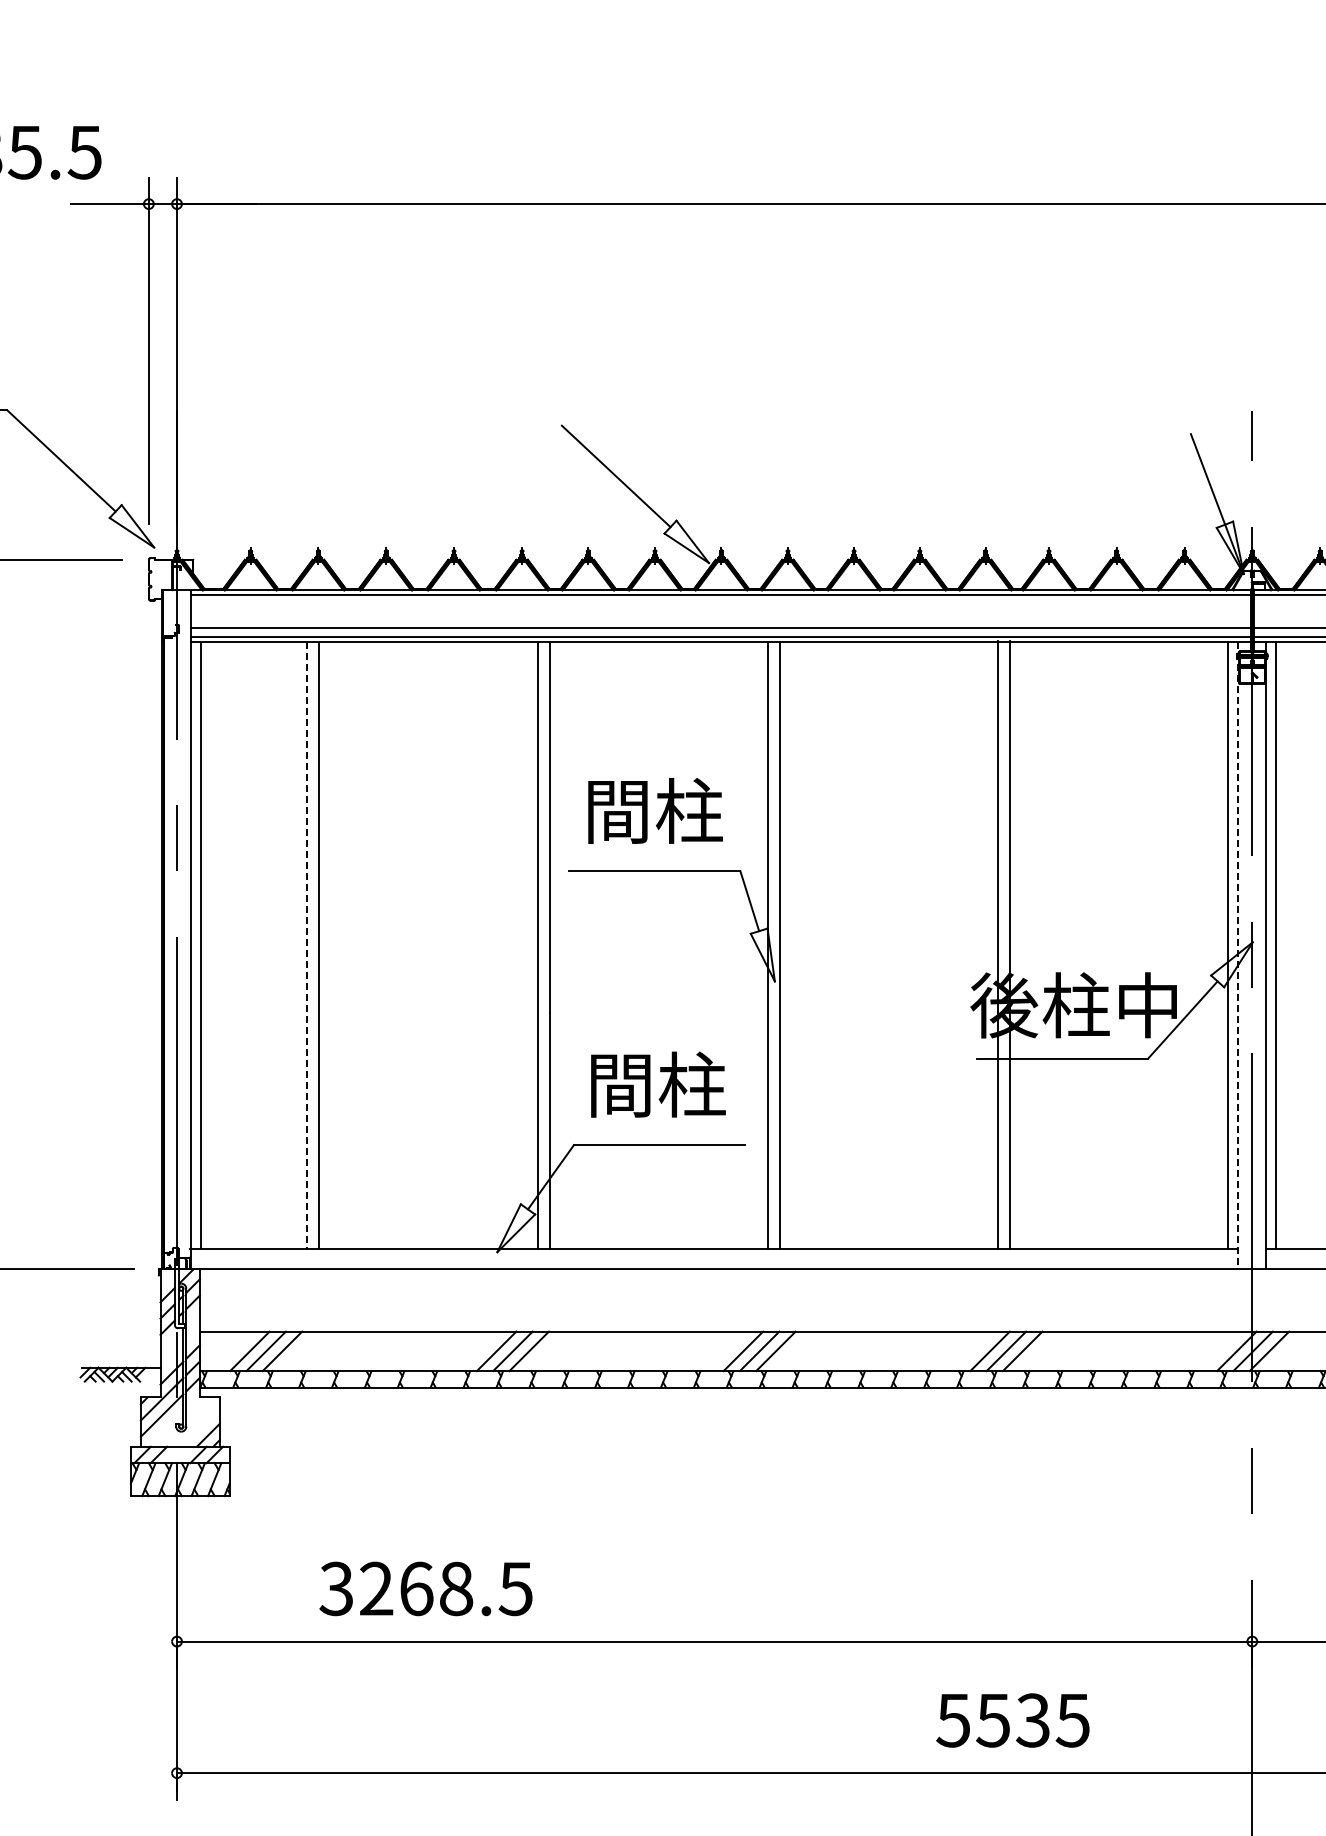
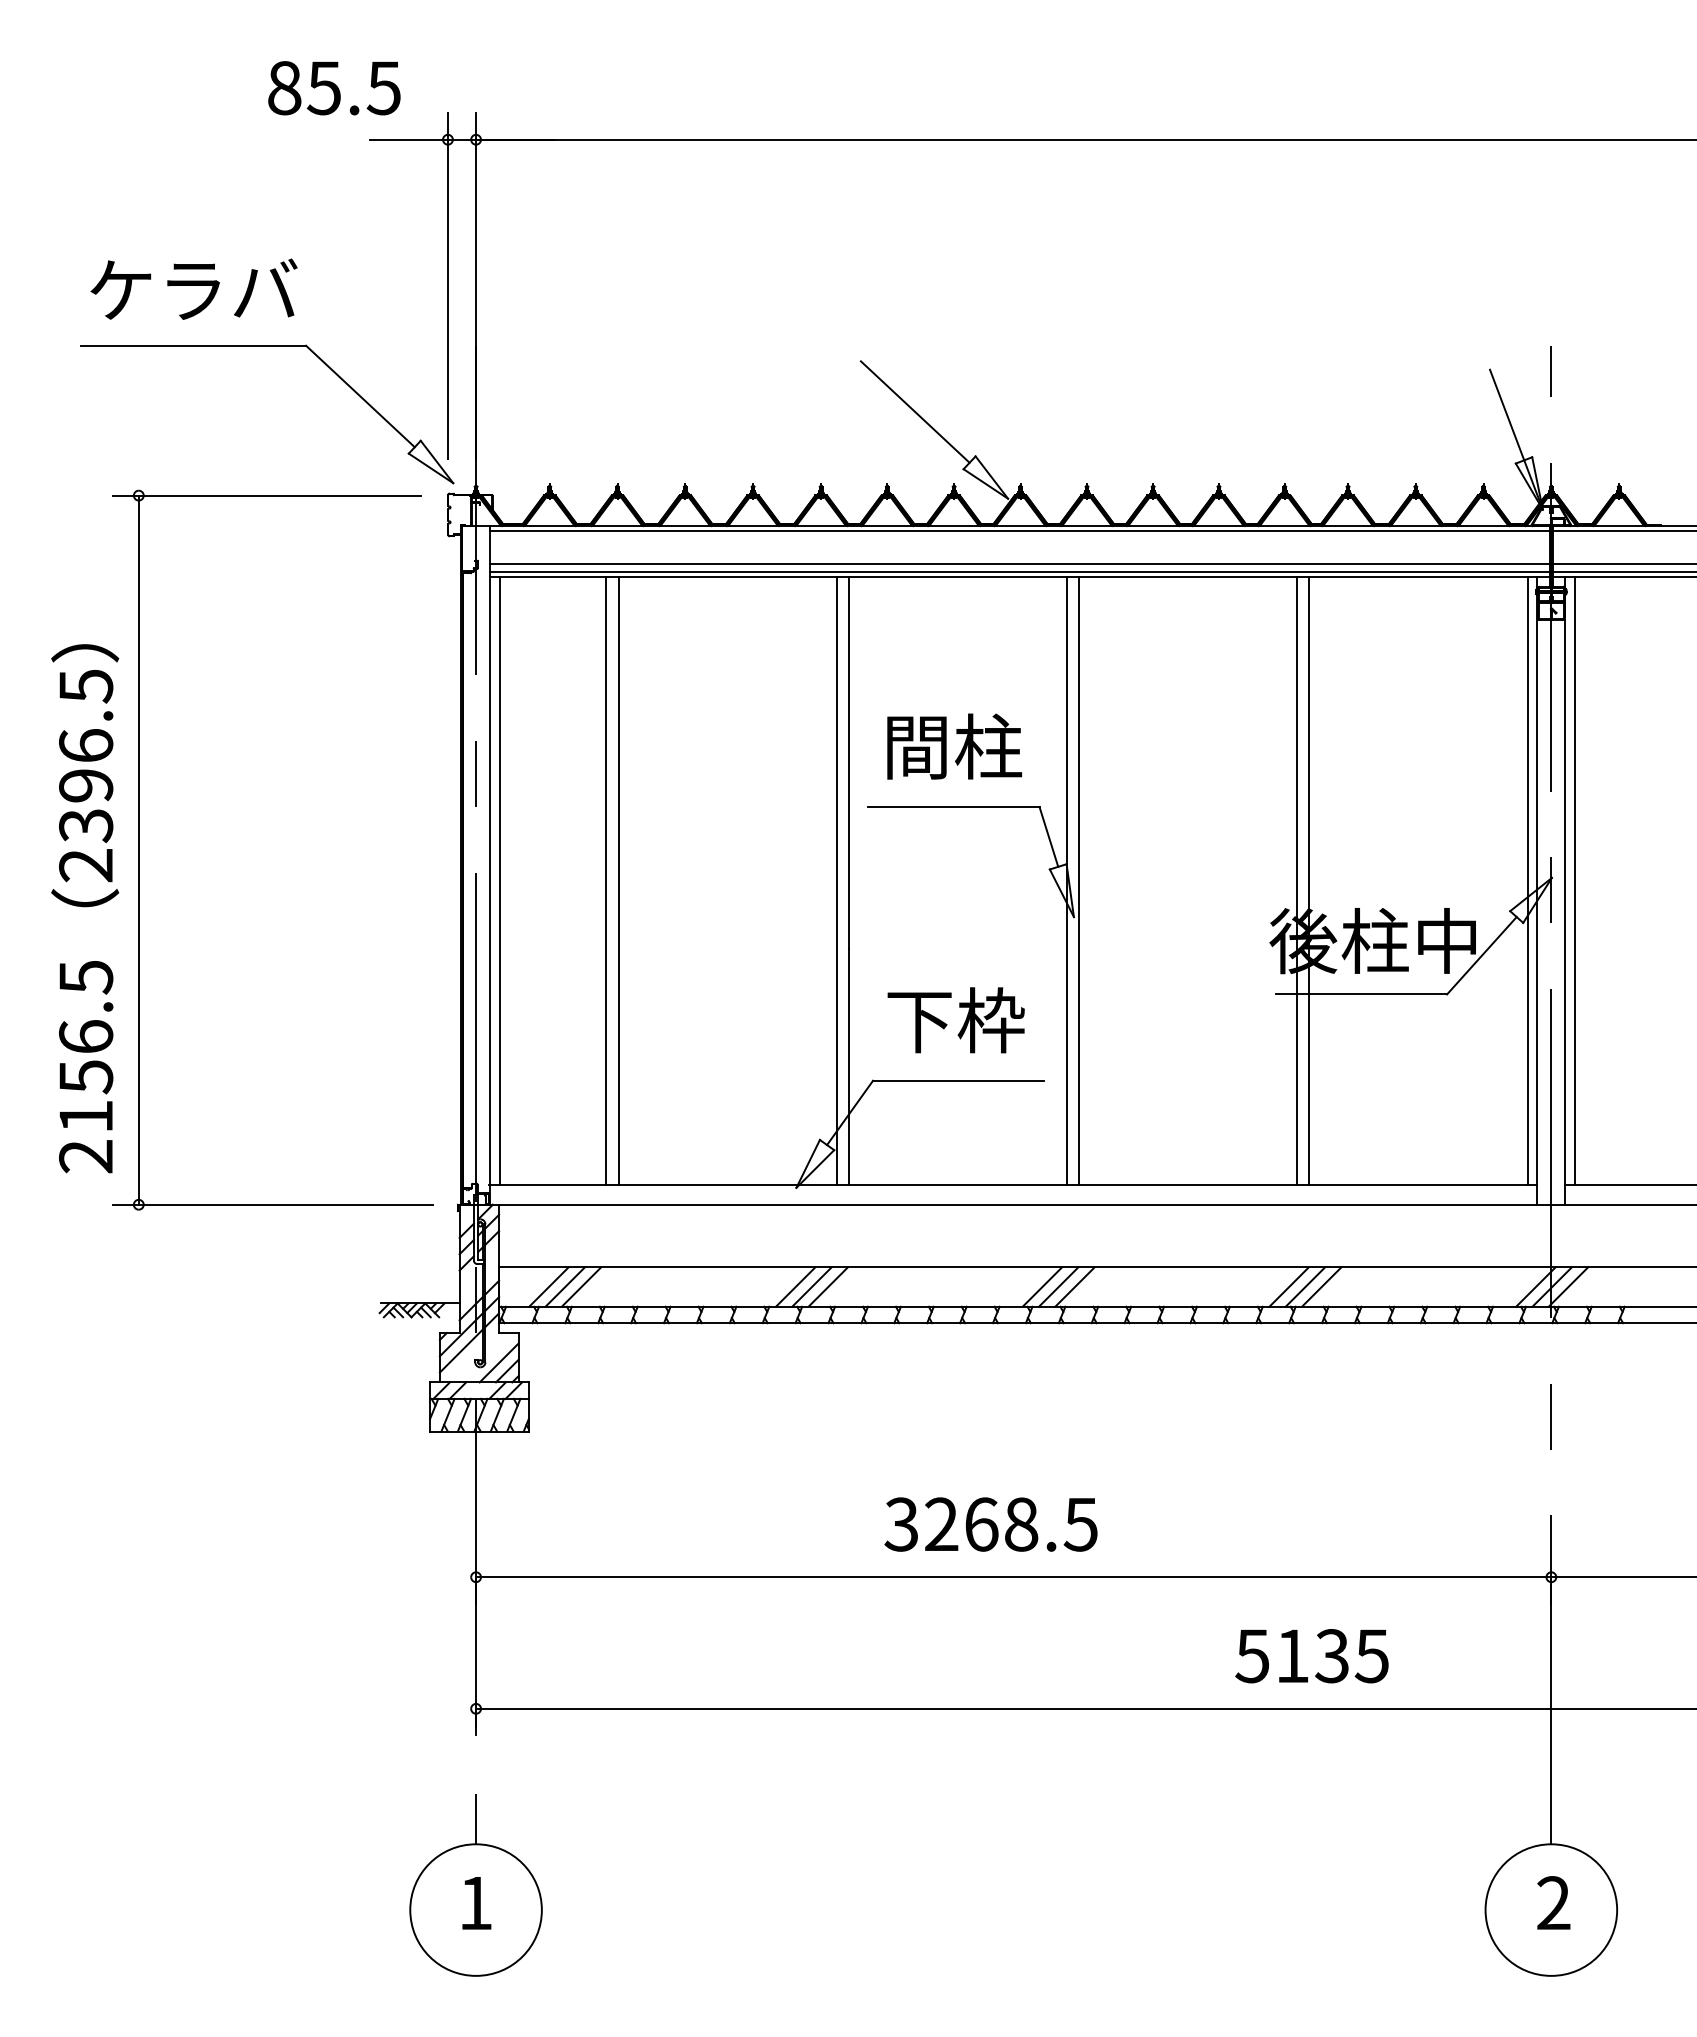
line: (307, 945) -> (606, 881), dashed -> solid
line: (1238, 955) -> (1537, 891), dashed -> solid
text: (656, 1084) -> (955, 1020), 間柱 -> 下枠
line: (199, 1426) -> (498, 1362), added
text: (425, 1588) -> (990, 1524), moved
text: (992, 1720) -> (1291, 1656), 5535 -> 5135

